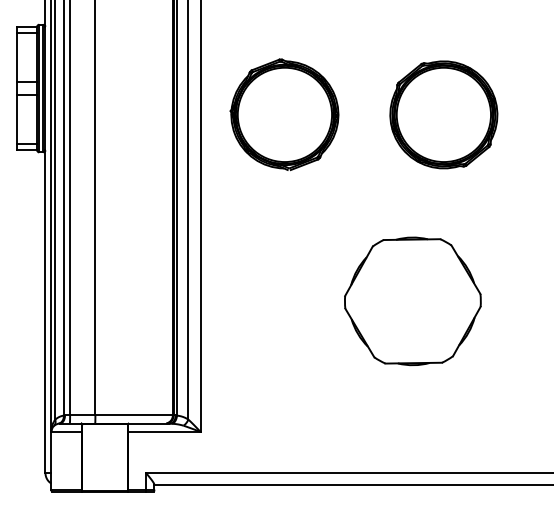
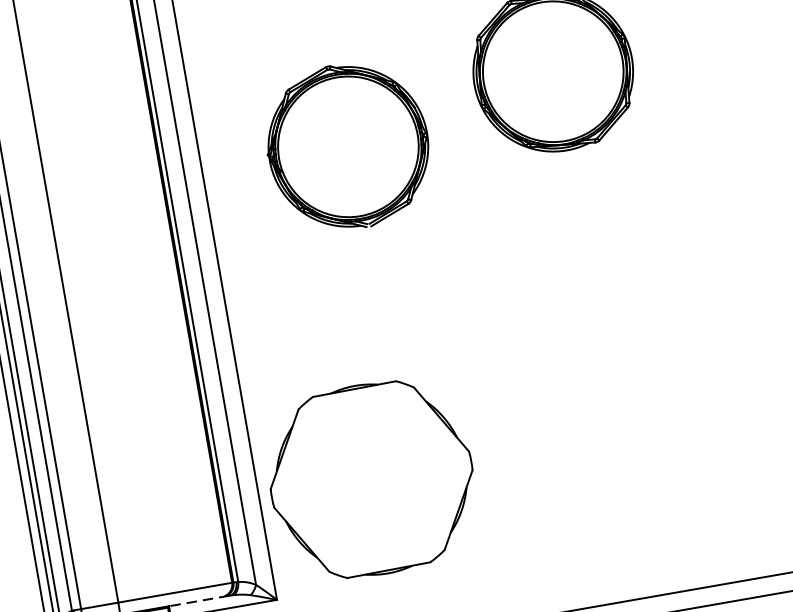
part: (284, 114) -> (347, 146), moved
part: (412, 301) -> (371, 479), moved
line: (148, 423) -> (198, 600), solid -> dashed

